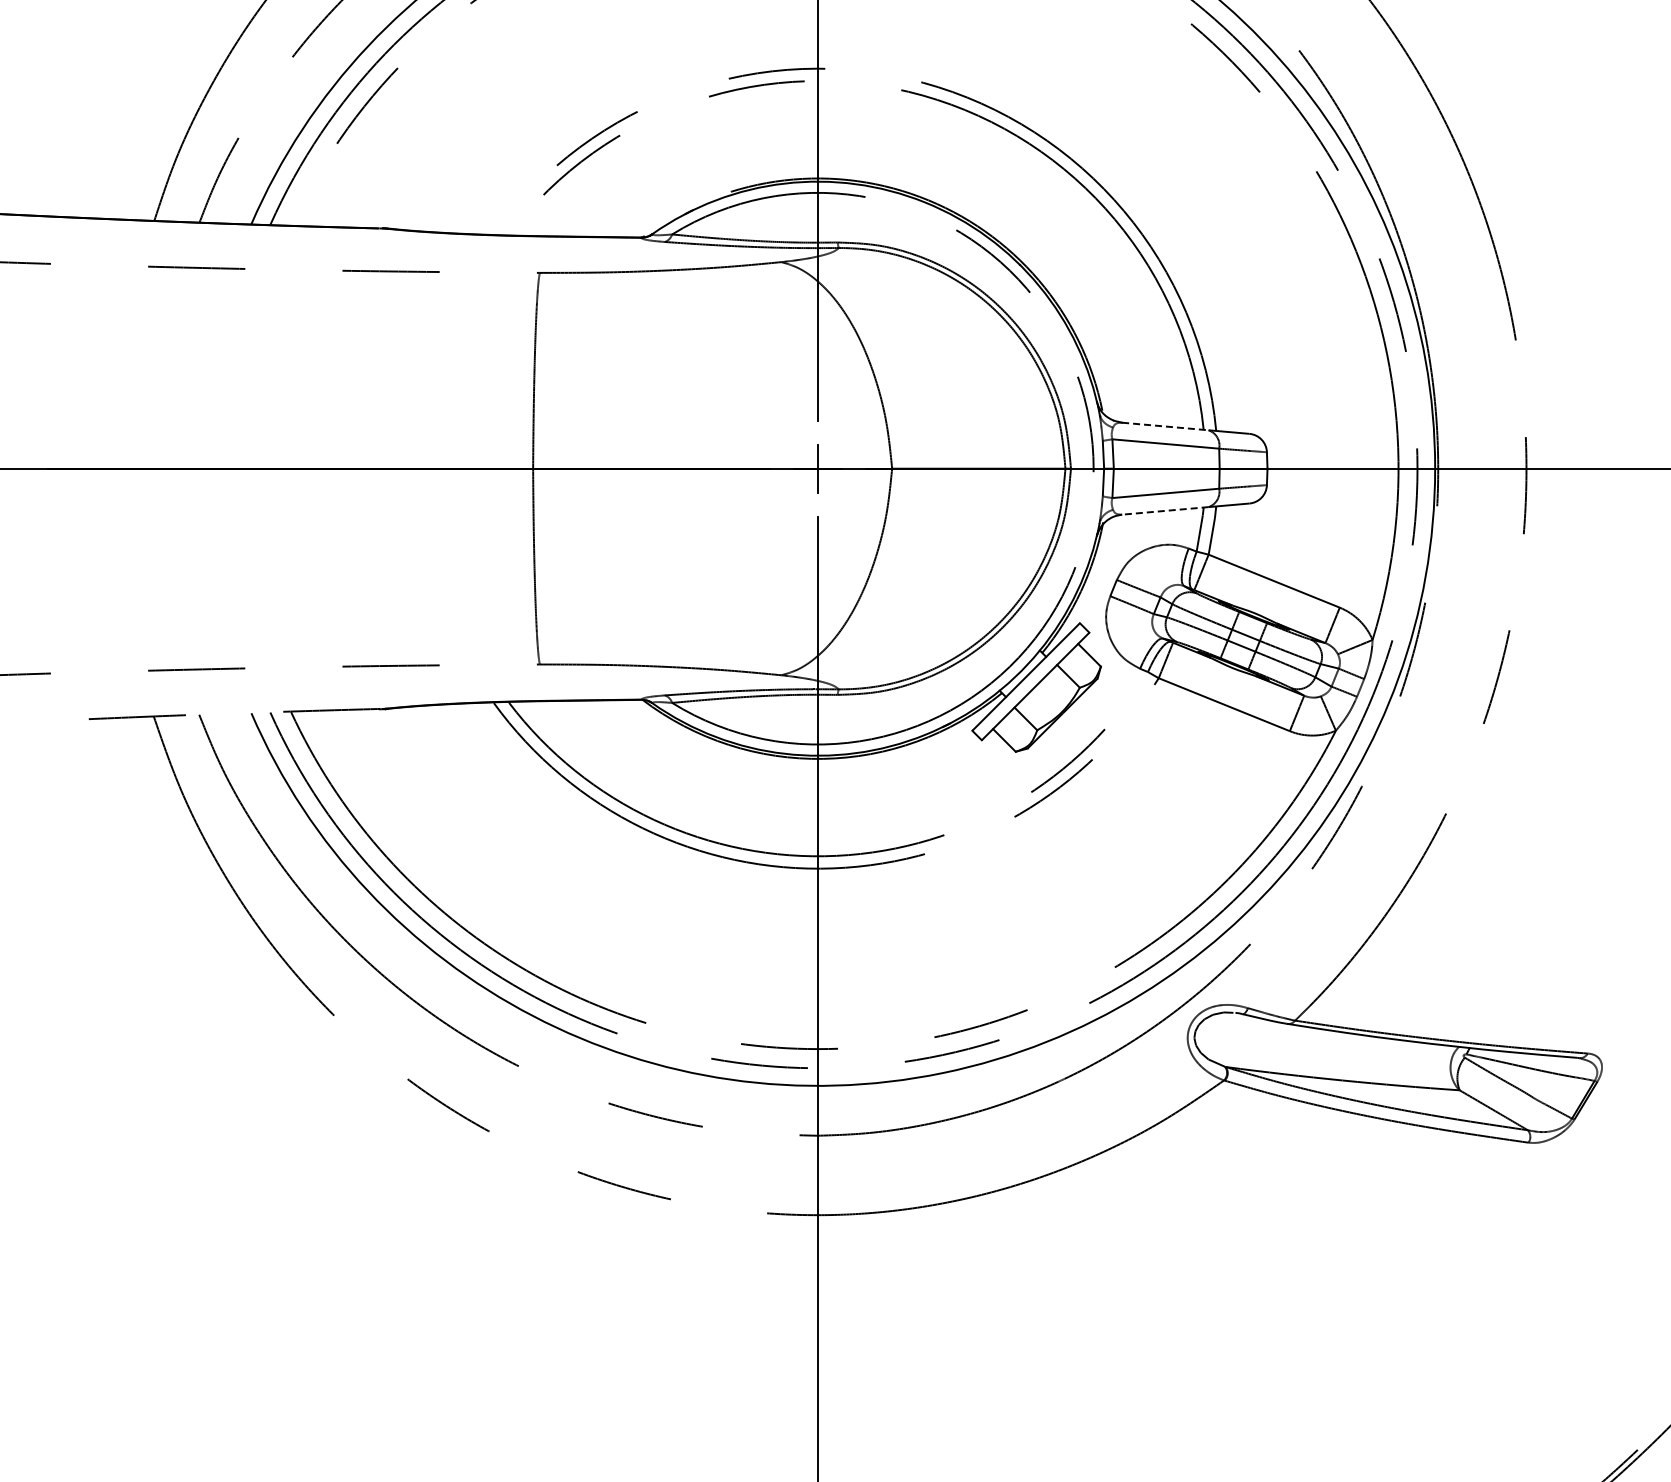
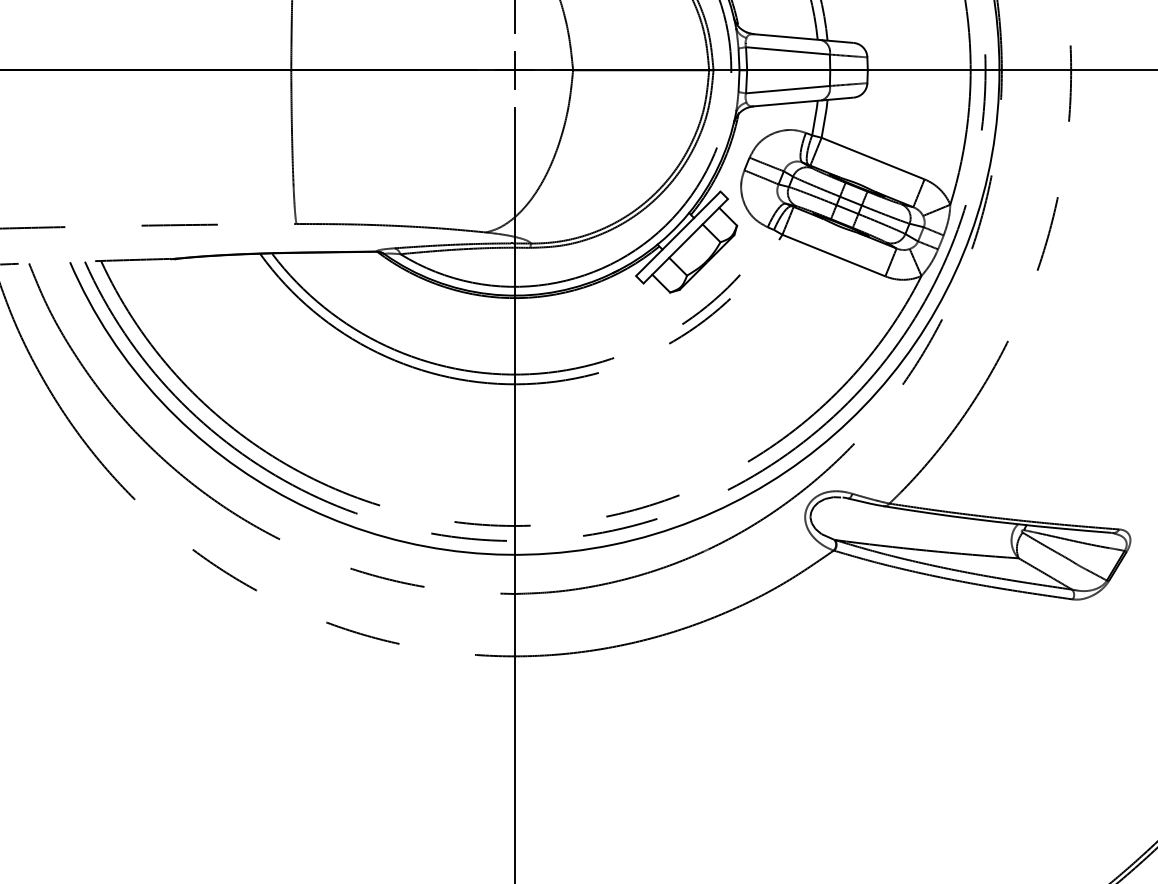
line: (1165, 426) -> (787, 37), dashed -> solid
line: (1164, 510) -> (786, 103), dashed -> solid

